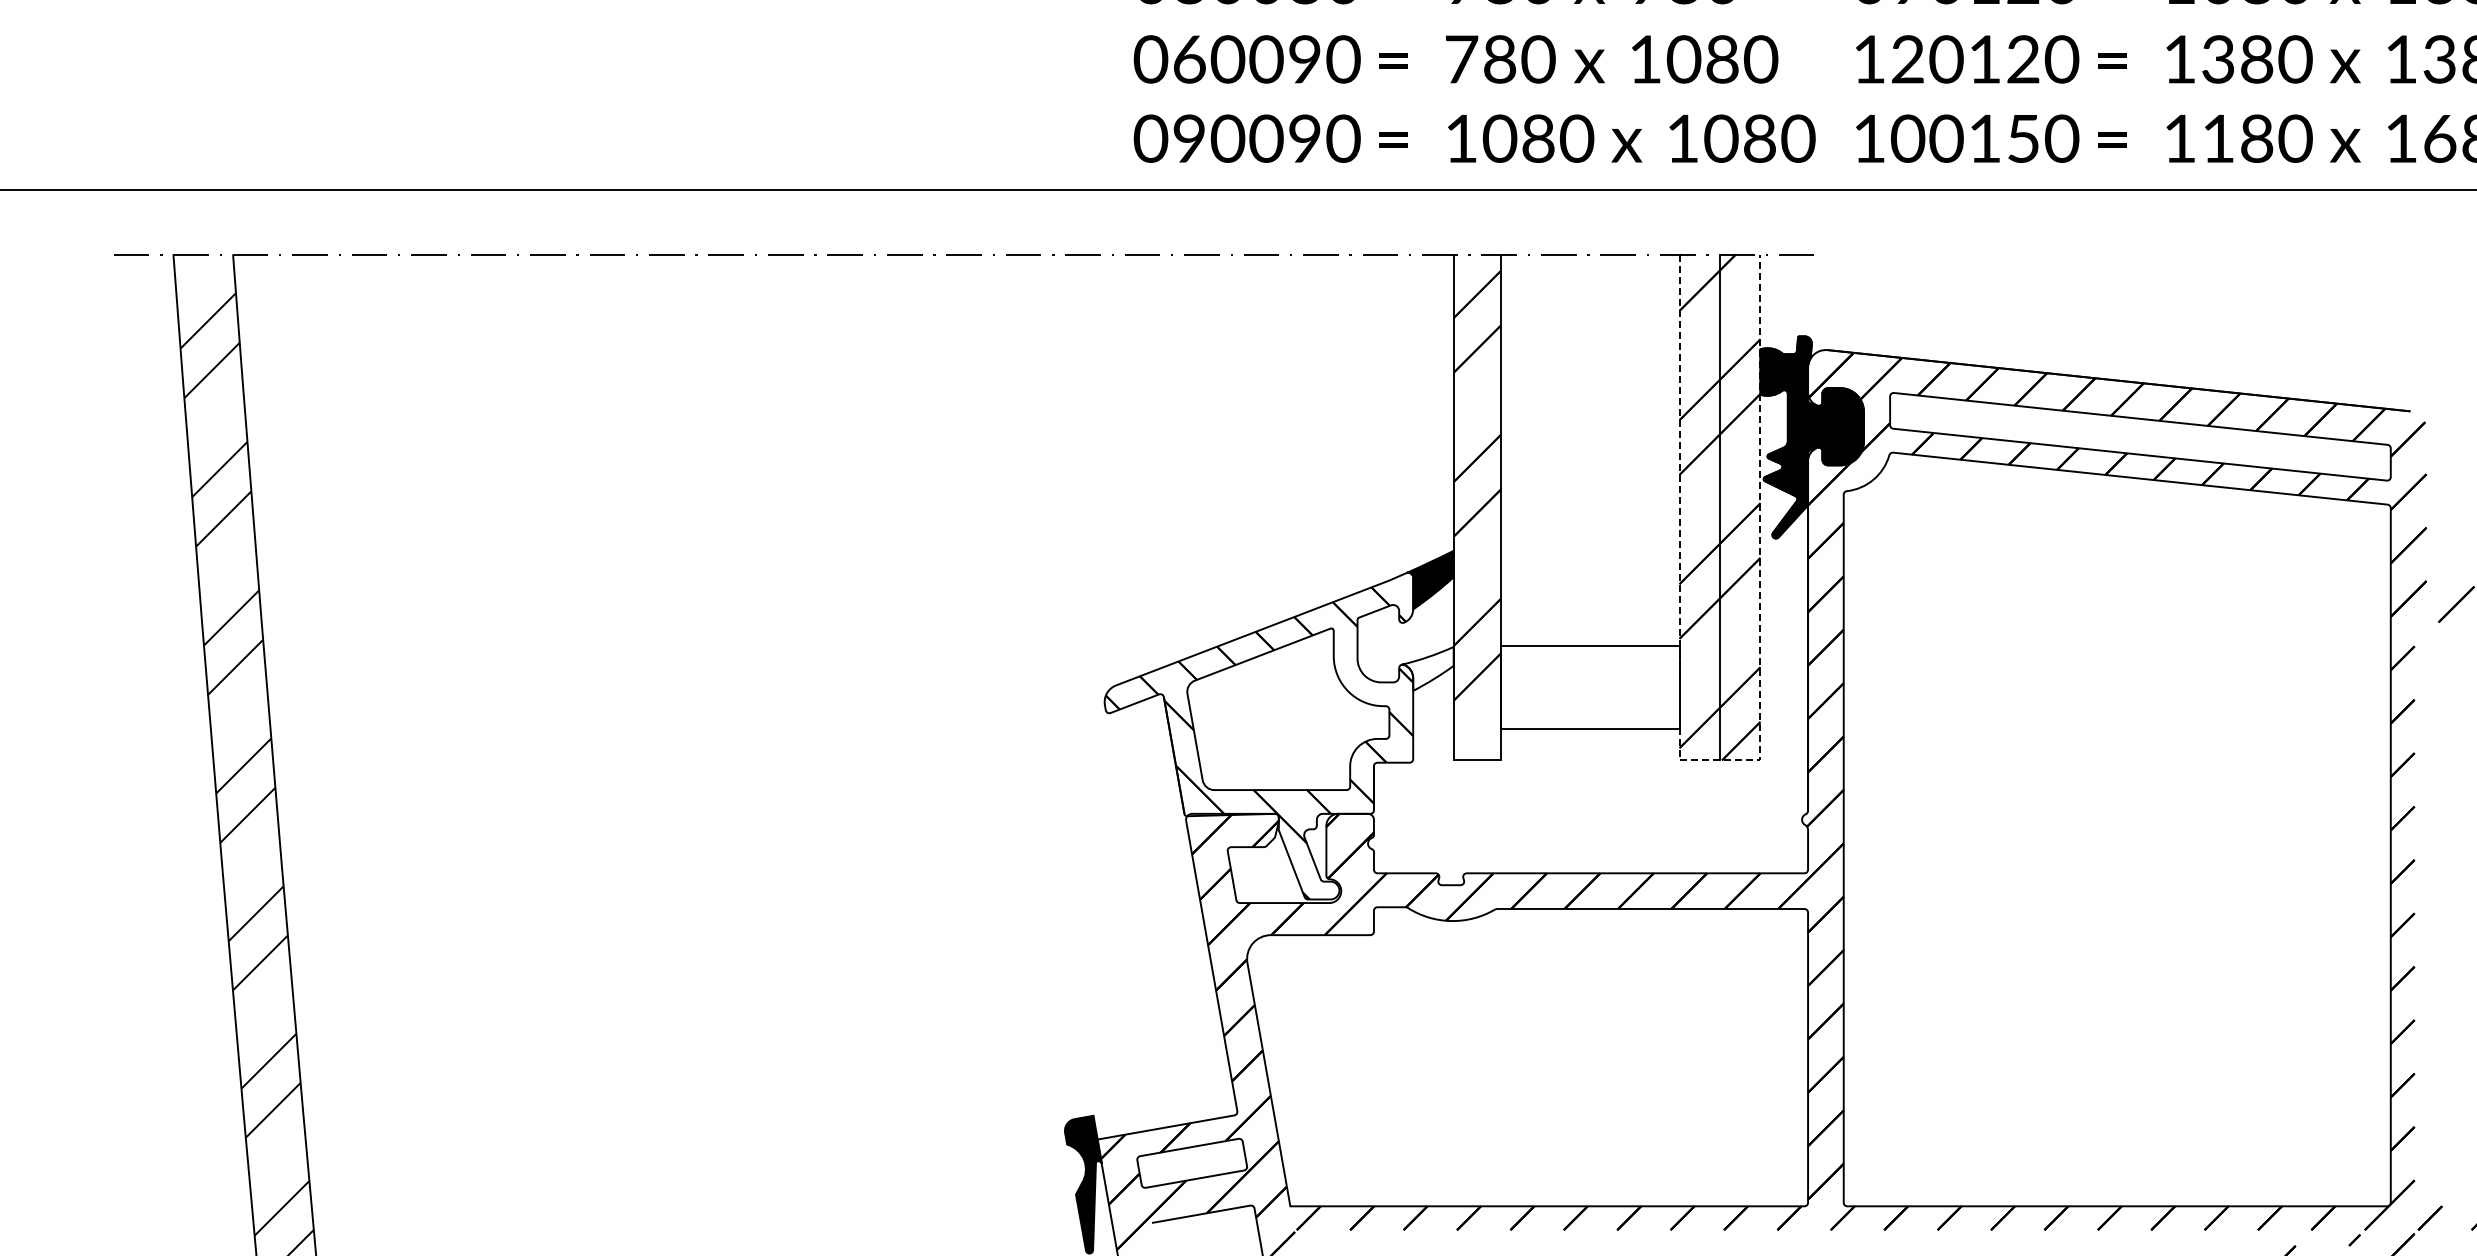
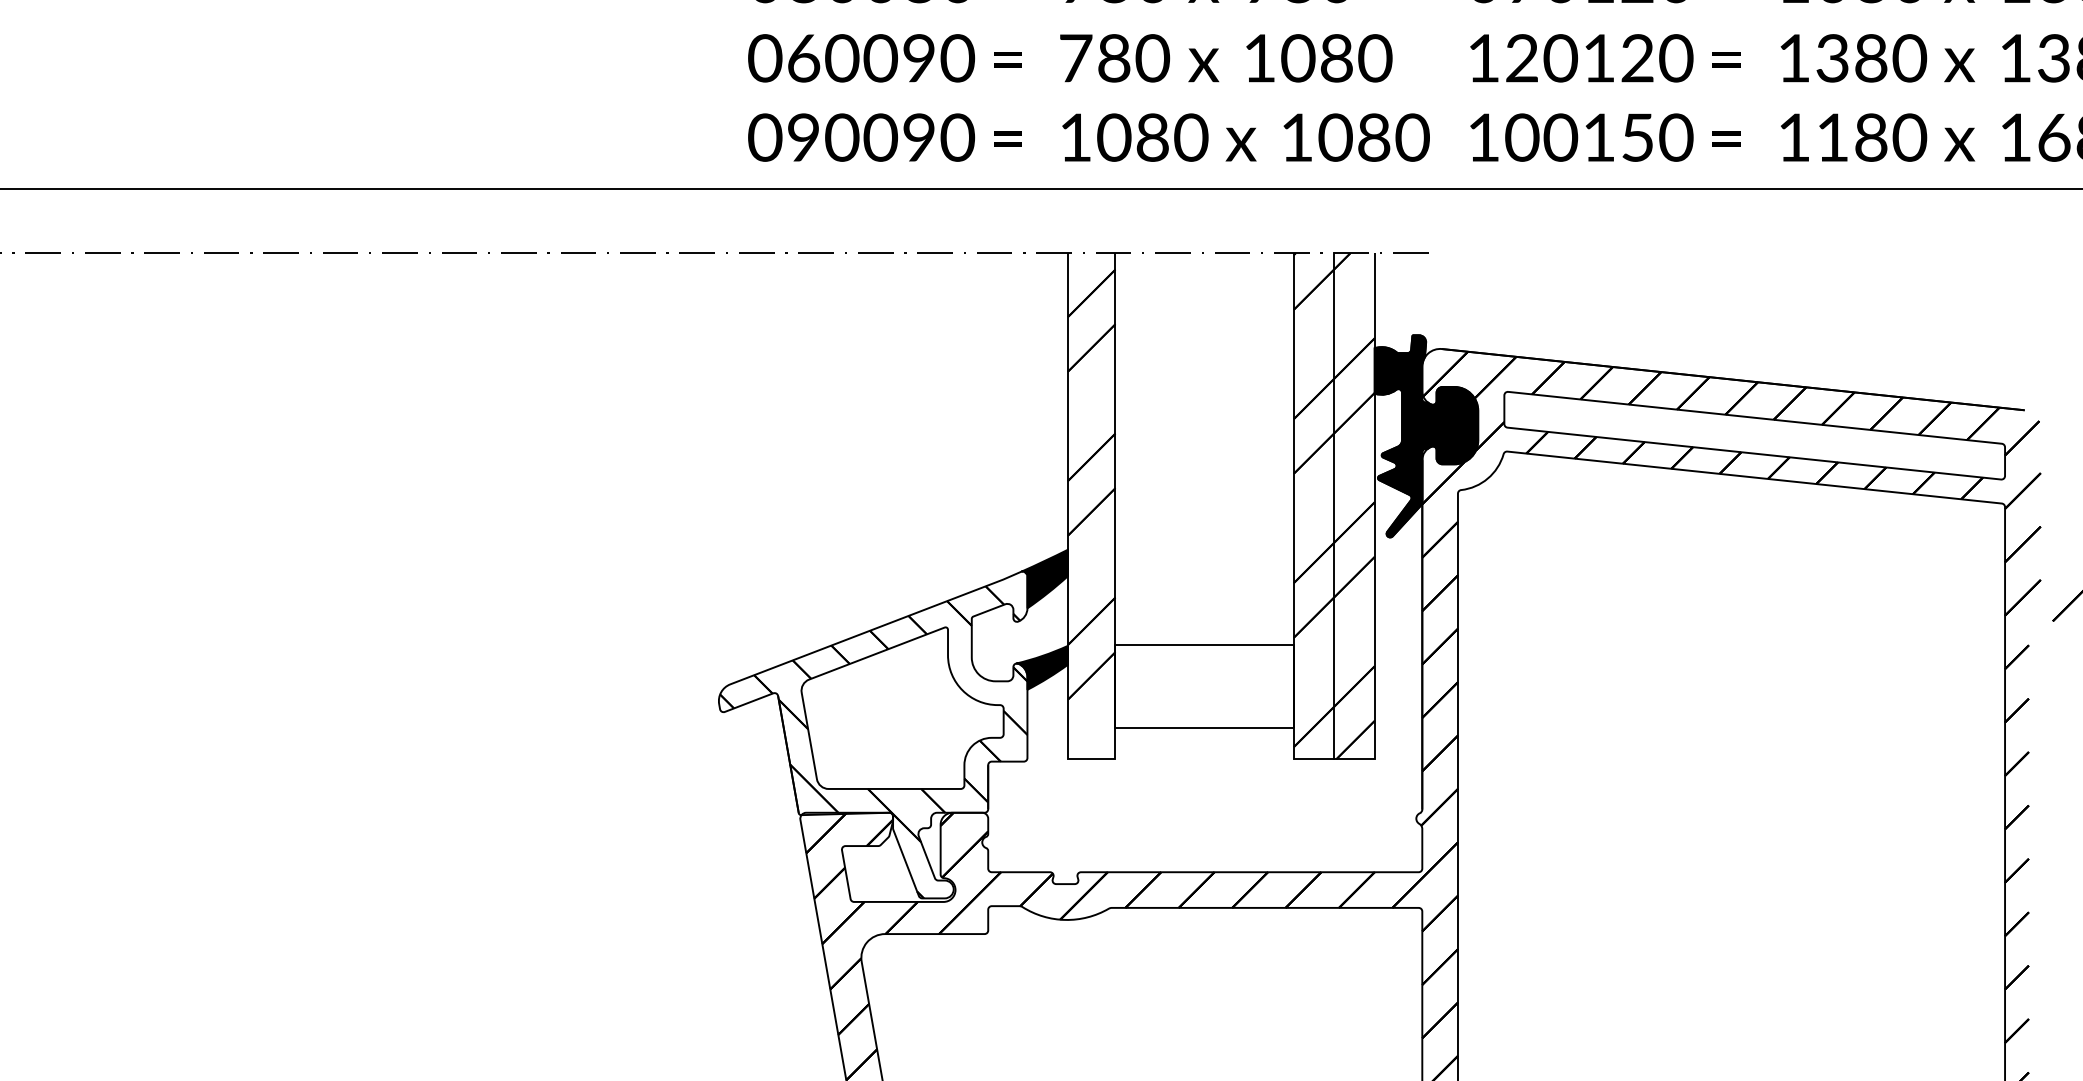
fill: (1427, 668) -> (1041, 667), added
line: (1720, 760) -> (1334, 759), dashed -> solid

